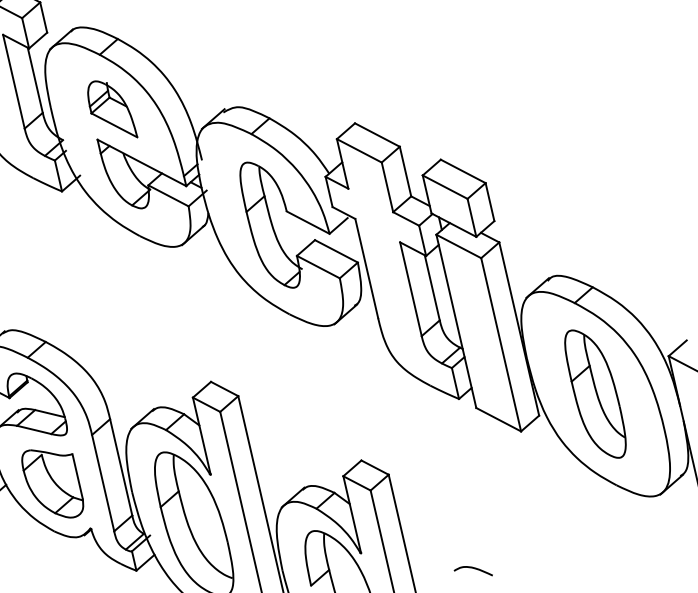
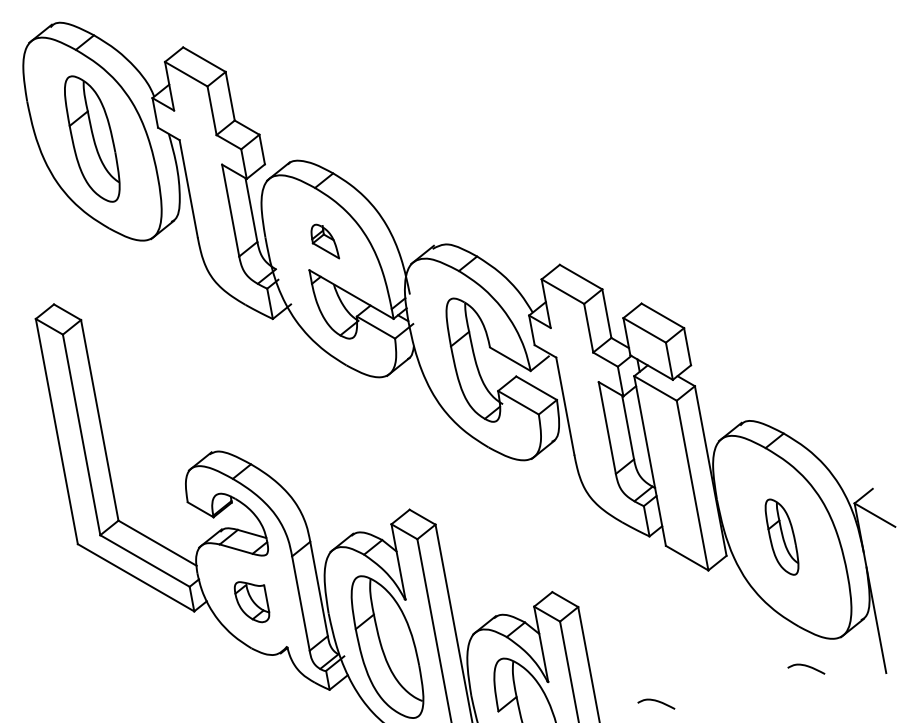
part: (112, 109) -> (325, 241), size x0.6
part: (594, 393) -> (781, 536), size x0.6
part: (52, 483) -> (251, 601), size x0.6
curve: (627, 527) -> (807, 667), added

